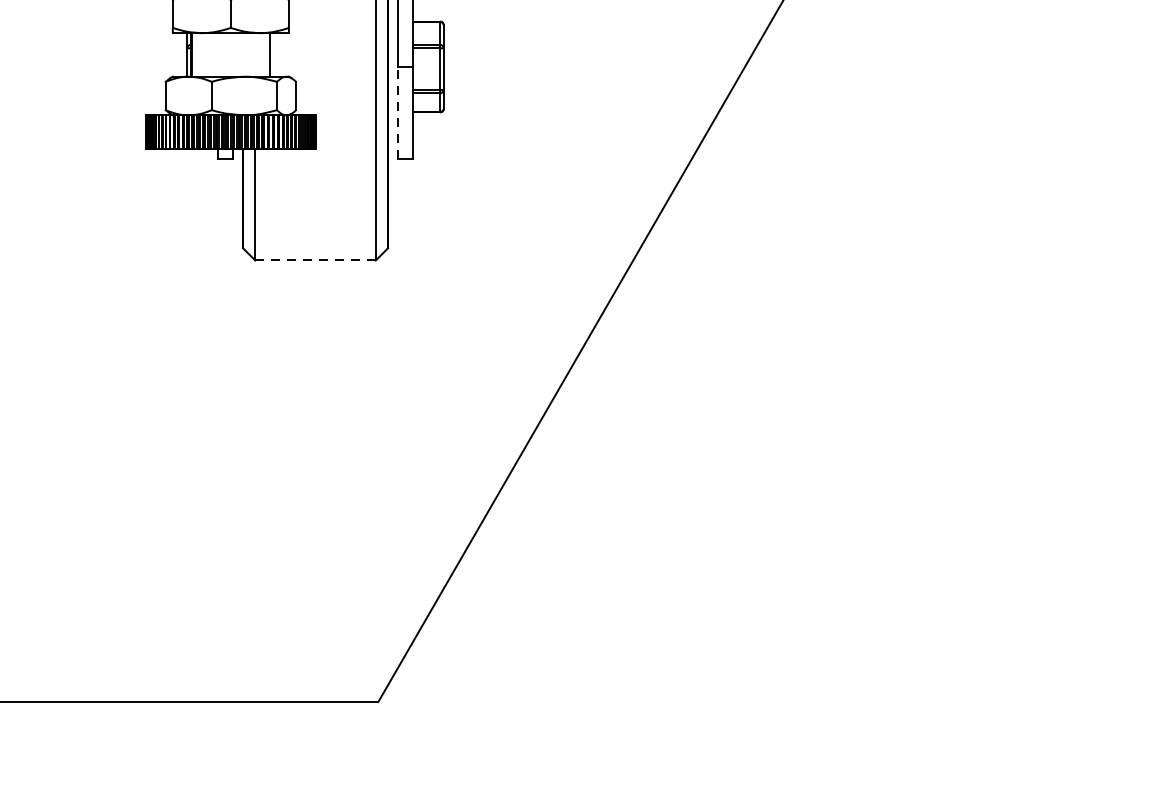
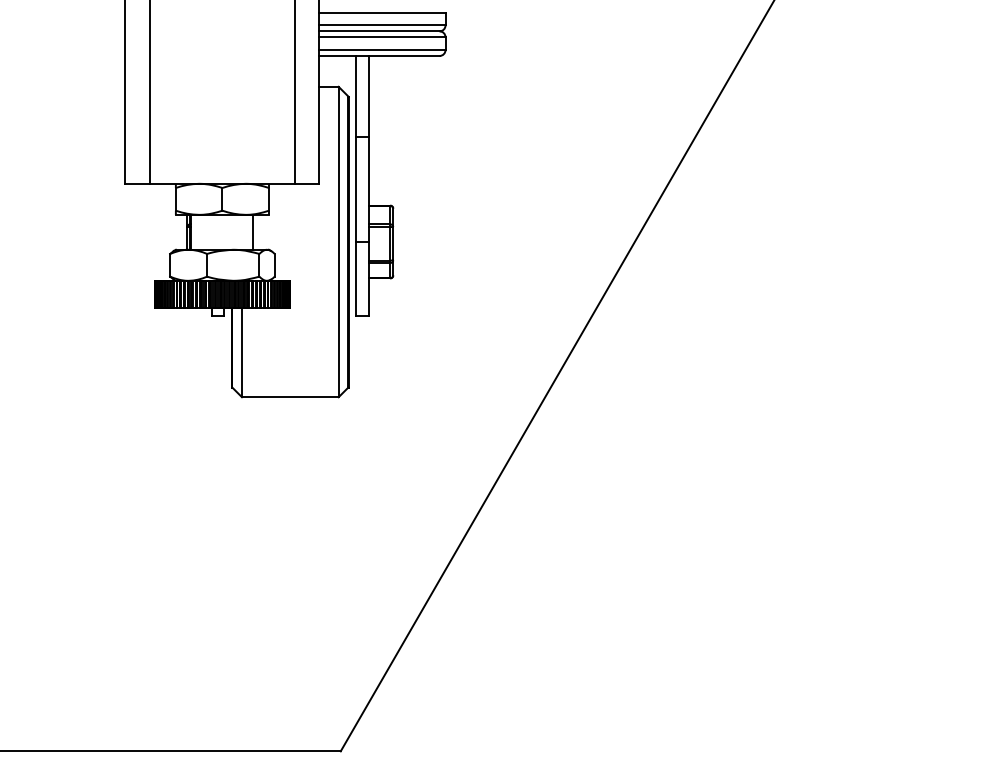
line: (398, 112) -> (356, 278), dashed -> solid
line: (315, 260) -> (290, 397), dashed -> solid

